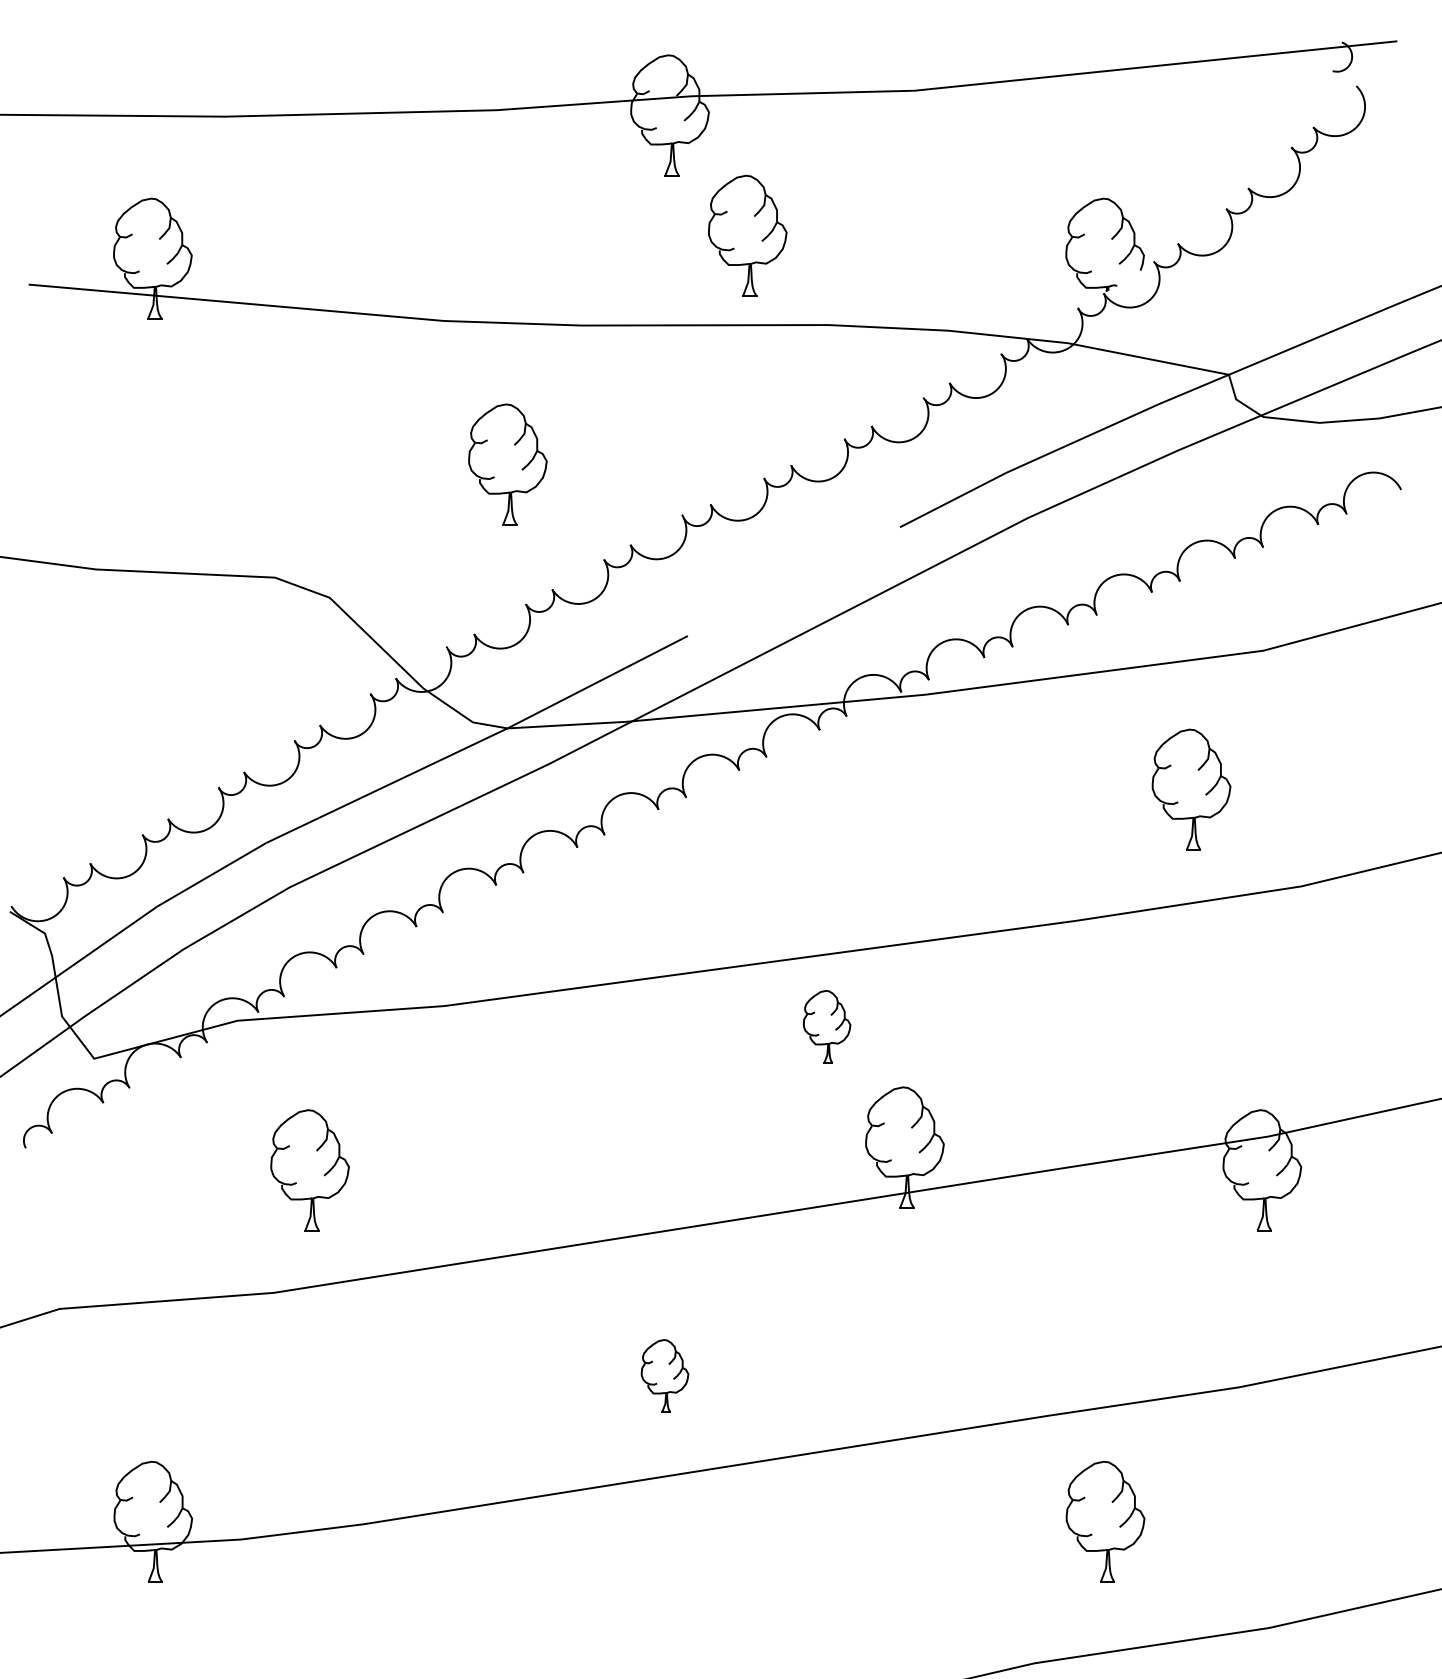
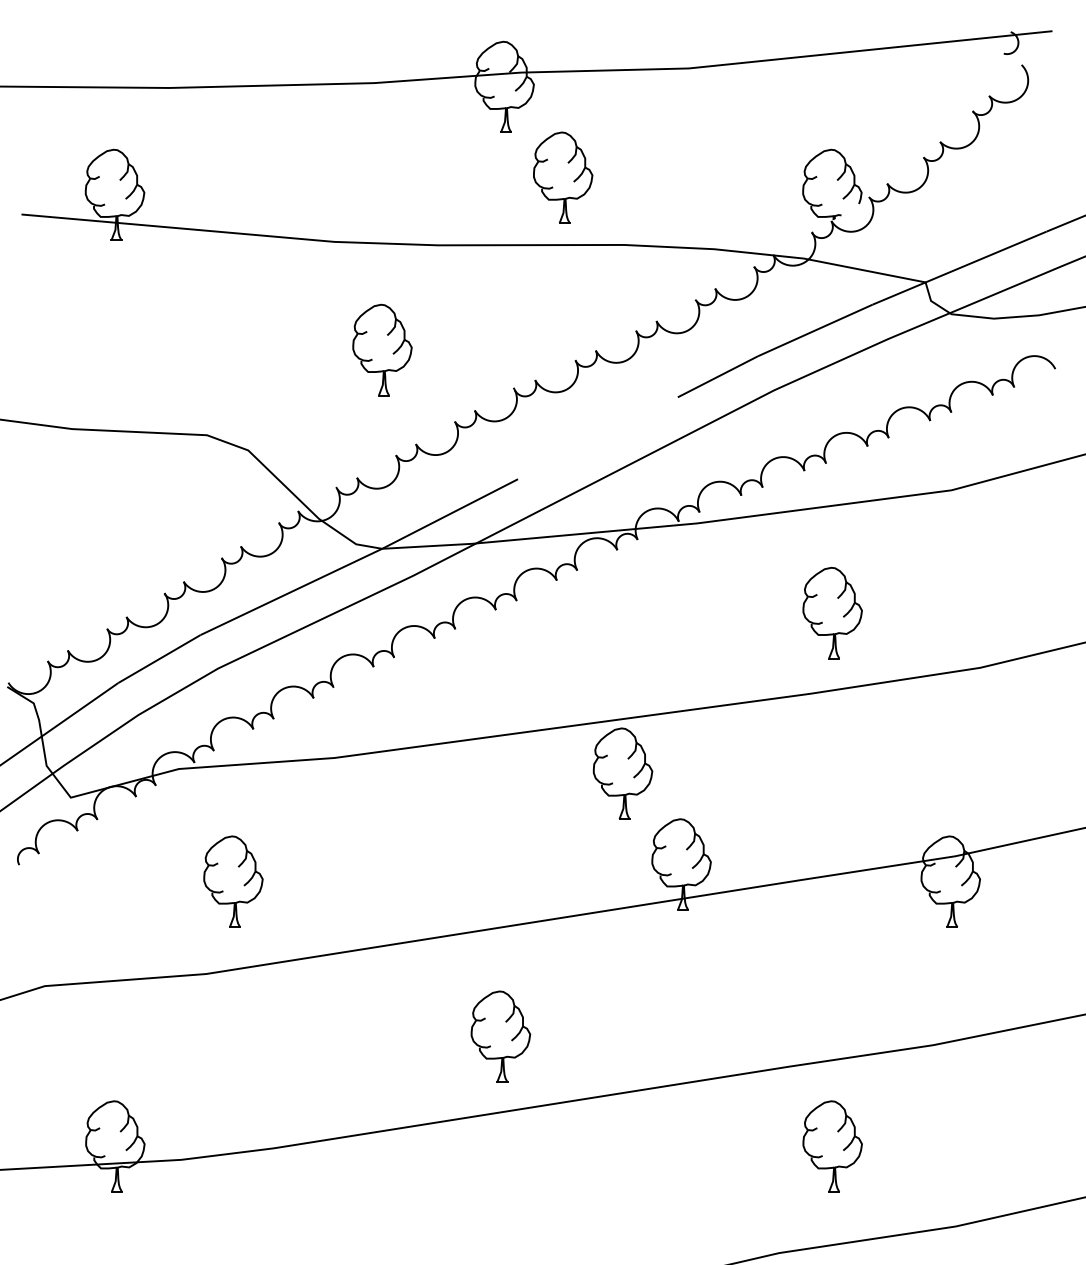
part: (1191, 789) -> (832, 612), moved
part: (826, 1026) -> (622, 773), size x1.67
part: (664, 1375) -> (500, 1036), size x1.67

